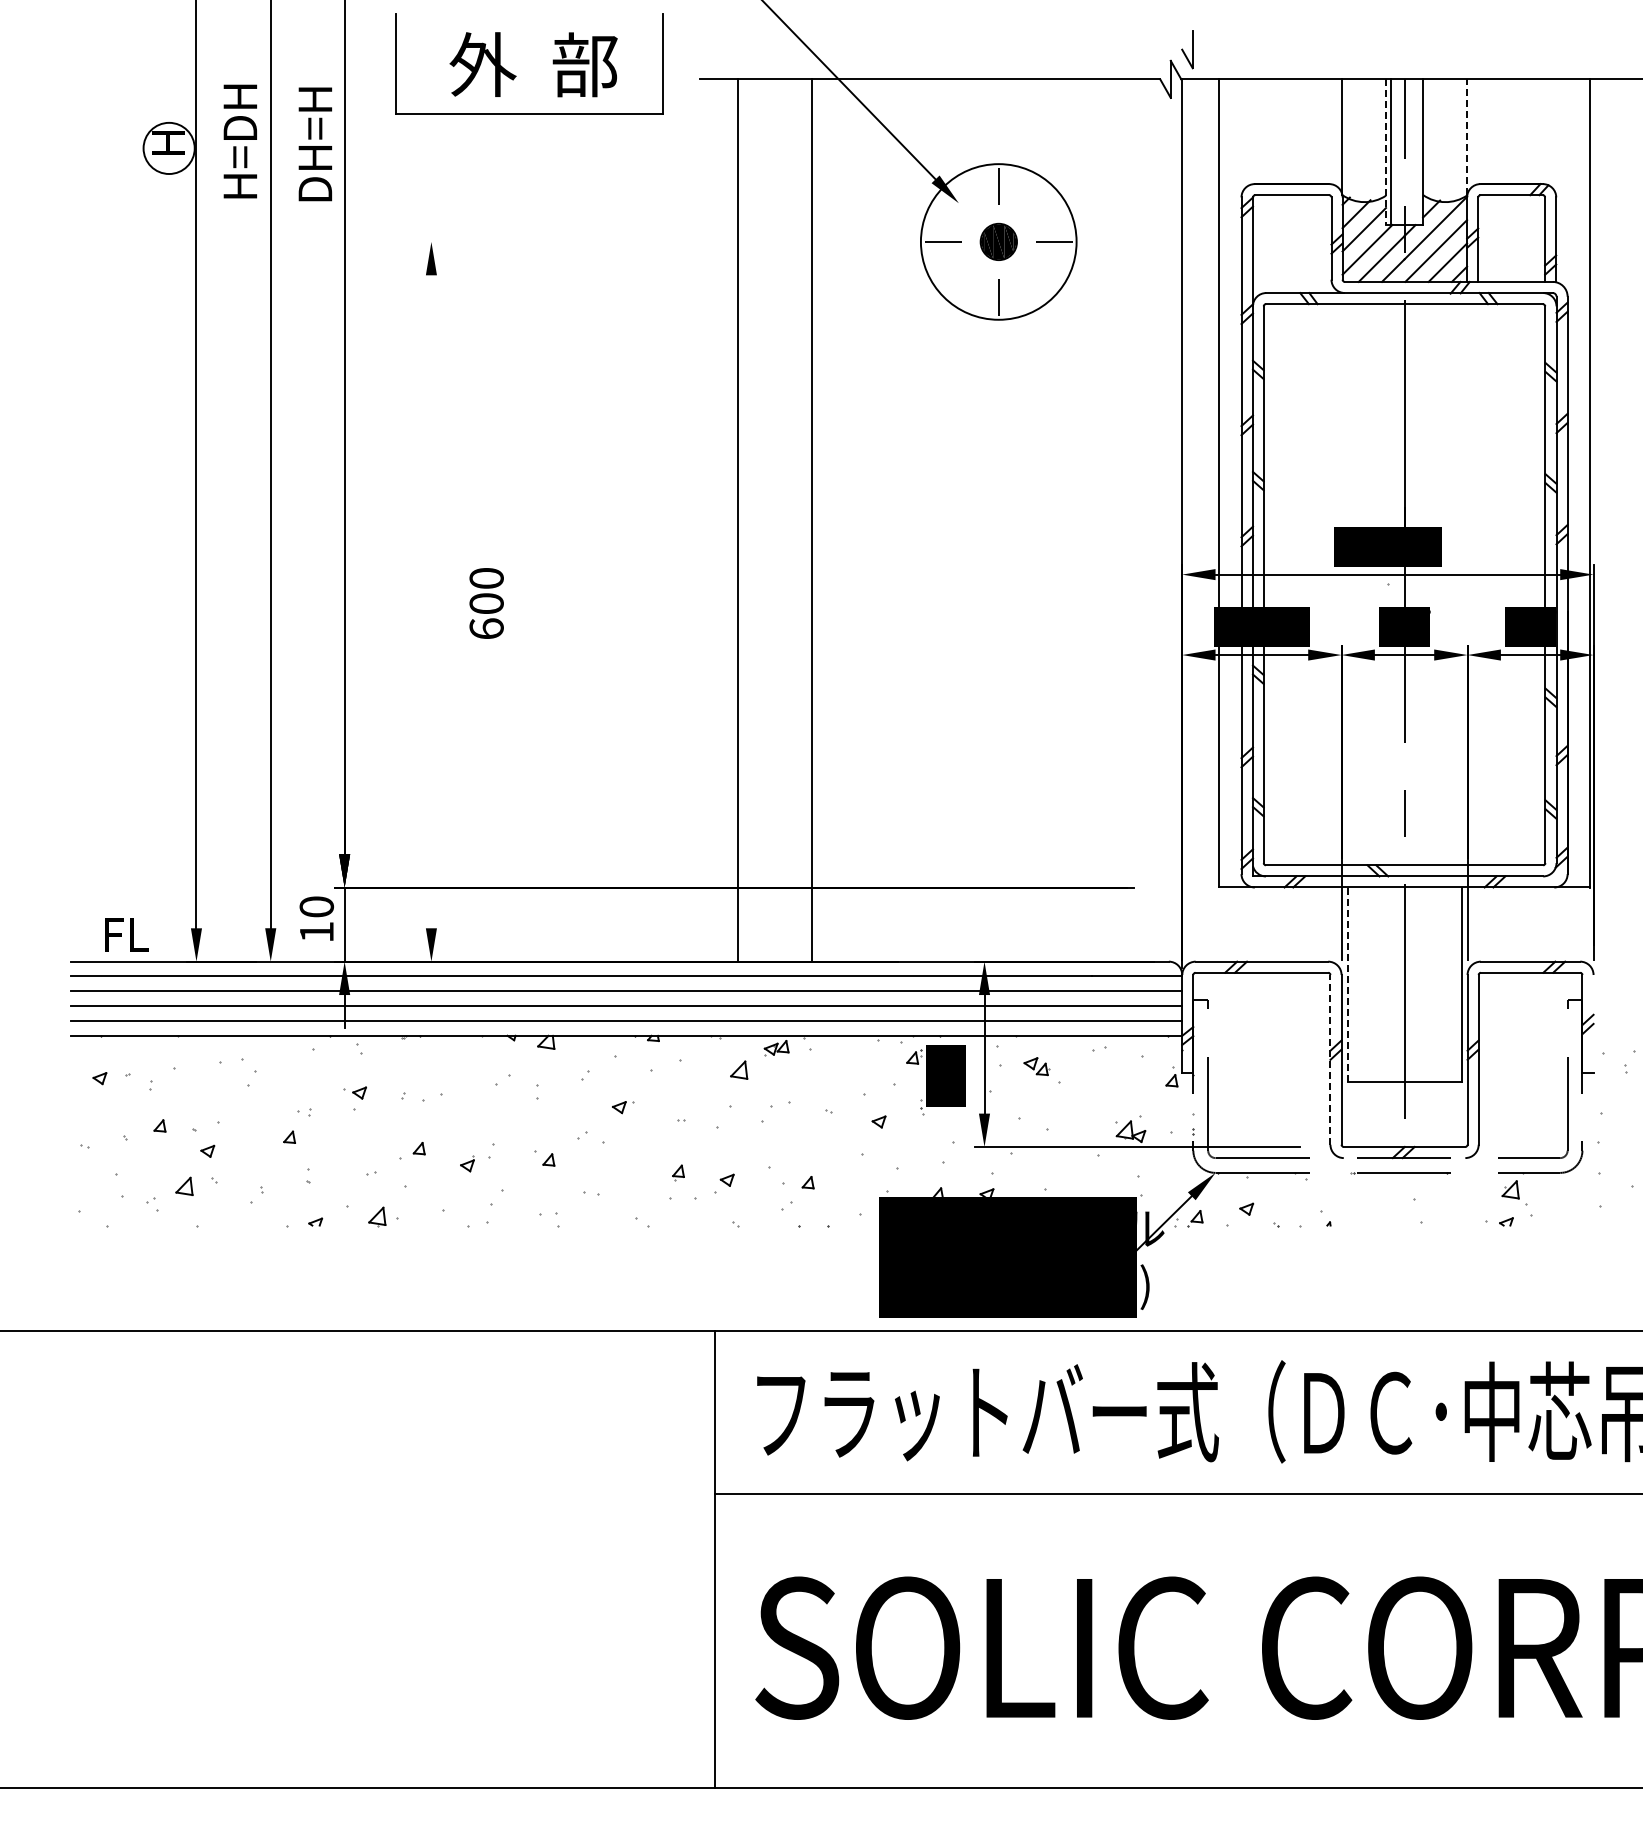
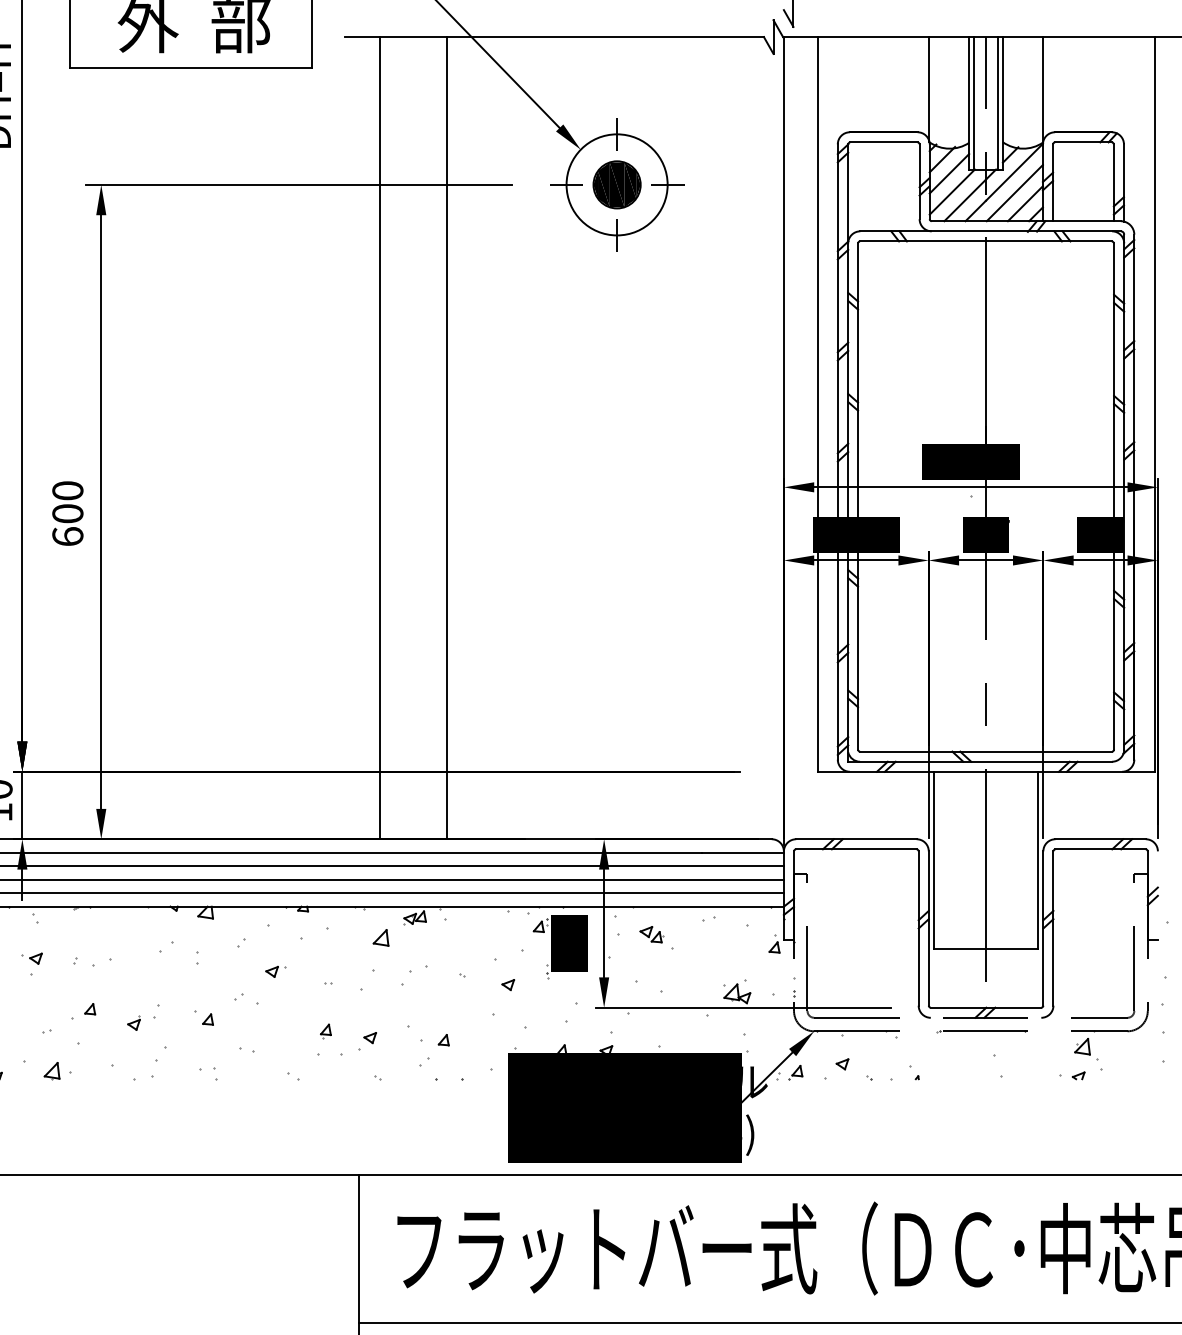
line: (1467, 137) -> (1043, 89), dashed -> solid
line: (1386, 152) -> (969, 103), dashed -> solid
line: (1417, 152) -> (997, 103), added
line: (648, 241) -> (298, 184), added
circle: (998, 241) -> (616, 184), size x0.71
part: (998, 241) -> (616, 184), size x1.43
line: (431, 601) -> (101, 511), added
text: (486, 603) -> (67, 513), moved
line: (1347, 985) -> (934, 860), dashed -> solid
line: (1330, 1059) -> (918, 928), dashed -> solid

